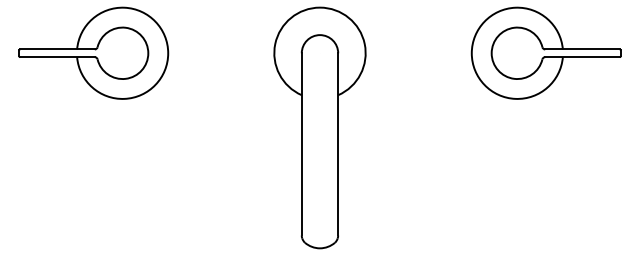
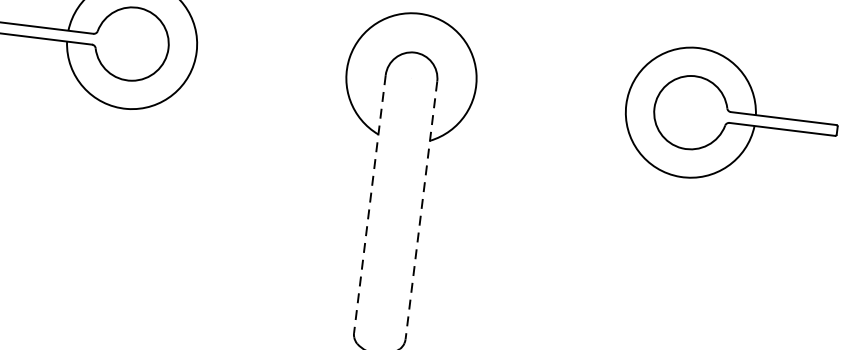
line: (301, 144) -> (369, 204), solid -> dashed
line: (338, 144) -> (421, 210), solid -> dashed

